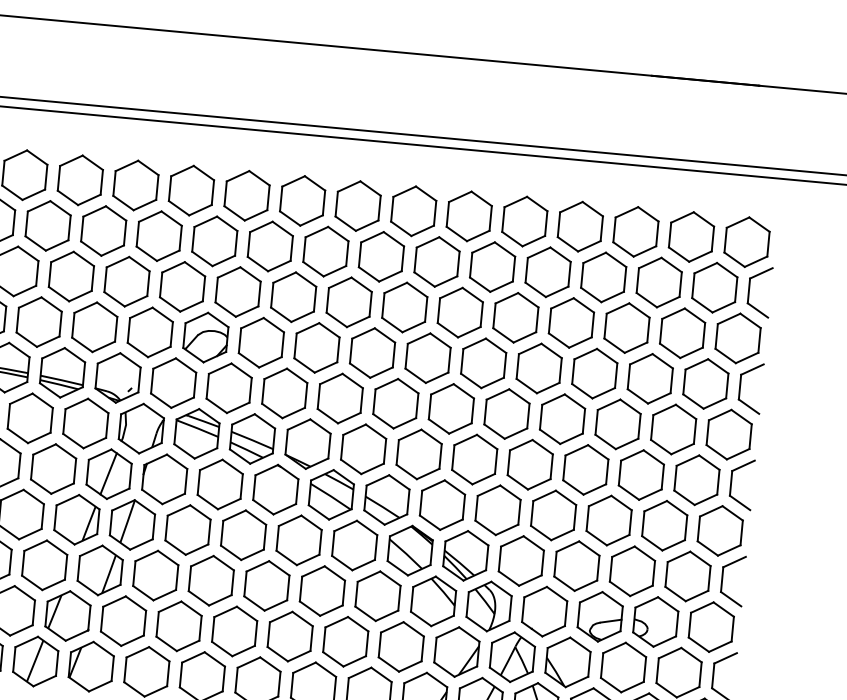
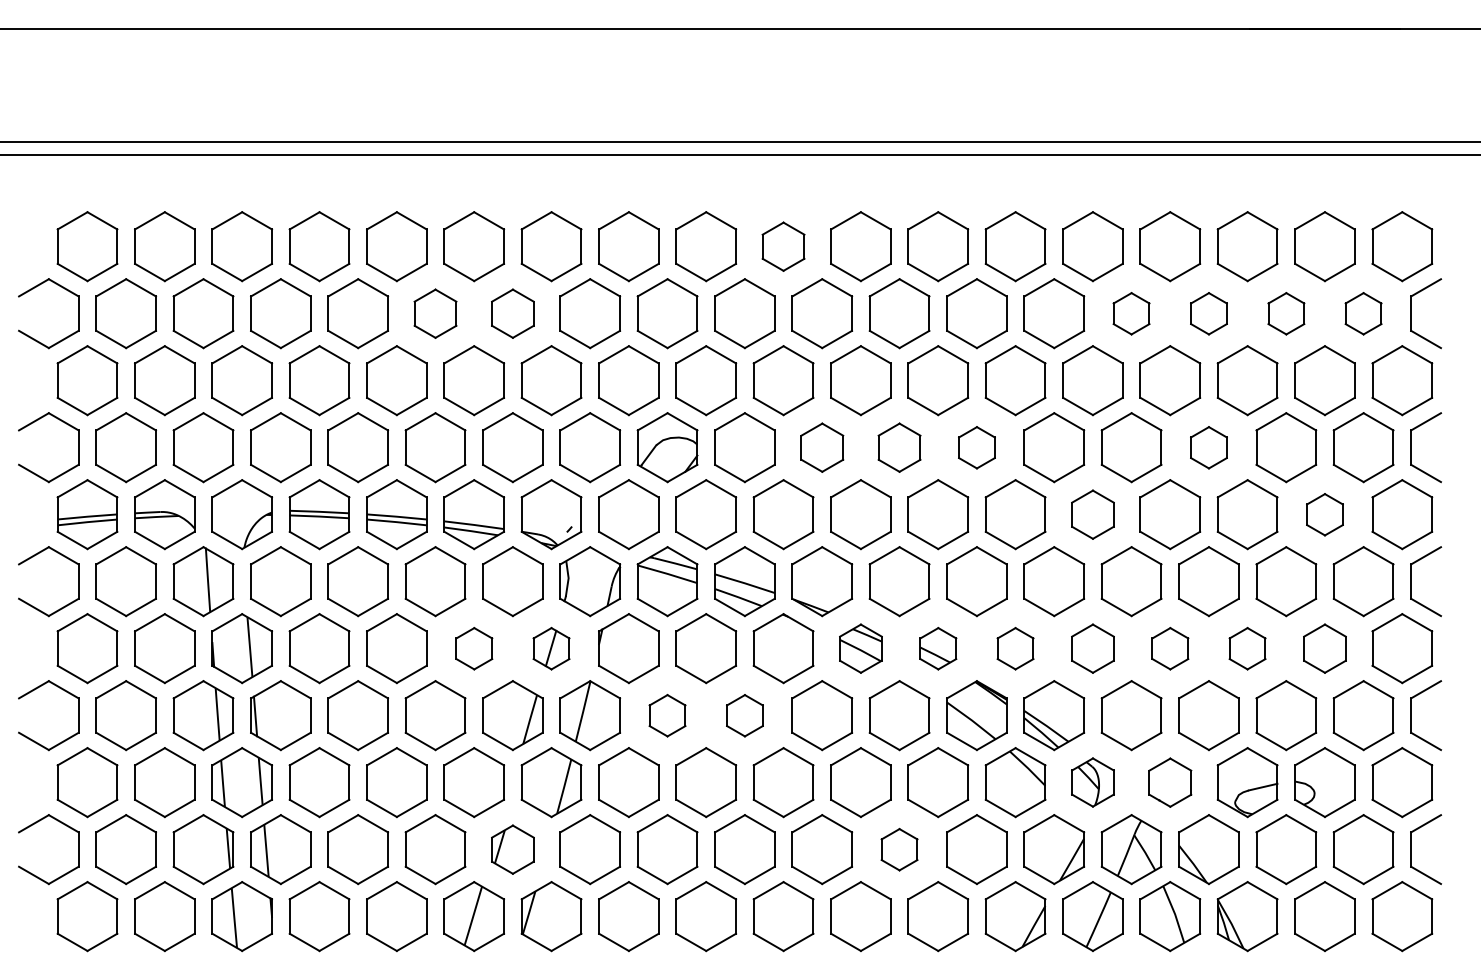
part: (302, 200) -> (783, 246), size x0.7
part: (48, 225) -> (435, 313), size x0.7
part: (103, 230) -> (512, 313), size x0.7
part: (548, 272) -> (1131, 313), size x0.6
part: (603, 277) -> (1208, 313), size x0.6
part: (659, 282) -> (1286, 313), size x0.6
part: (714, 287) -> (1363, 313), size x0.6
part: (317, 347) -> (822, 447), size x0.7
part: (372, 352) -> (899, 447), size x0.7
part: (427, 358) -> (976, 447), size x0.6
part: (594, 373) -> (1208, 447), size x0.6
part: (506, 413) -> (1092, 514), size x0.7
part: (673, 429) -> (1324, 514), size x0.6
part: (53, 469) -> (474, 648), size x0.6
part: (109, 474) -> (551, 648), size x0.6
part: (331, 494) -> (860, 648), size x0.7
part: (387, 499) -> (938, 648), size x0.6
part: (442, 505) -> (1015, 648), size x0.6
part: (497, 510) -> (1092, 648), size x0.7
part: (553, 515) -> (1170, 648), size x0.6
part: (609, 520) -> (1247, 648), size x0.6
part: (664, 525) -> (1324, 648), size x0.7
part: (187, 530) -> (667, 715), size x0.6
part: (243, 535) -> (744, 715), size x0.6
part: (488, 606) -> (1092, 782), size x0.7
part: (544, 611) -> (1170, 782), size x0.7
part: (67, 615) -> (512, 849), size x0.7
part: (345, 641) -> (899, 849), size x0.6

